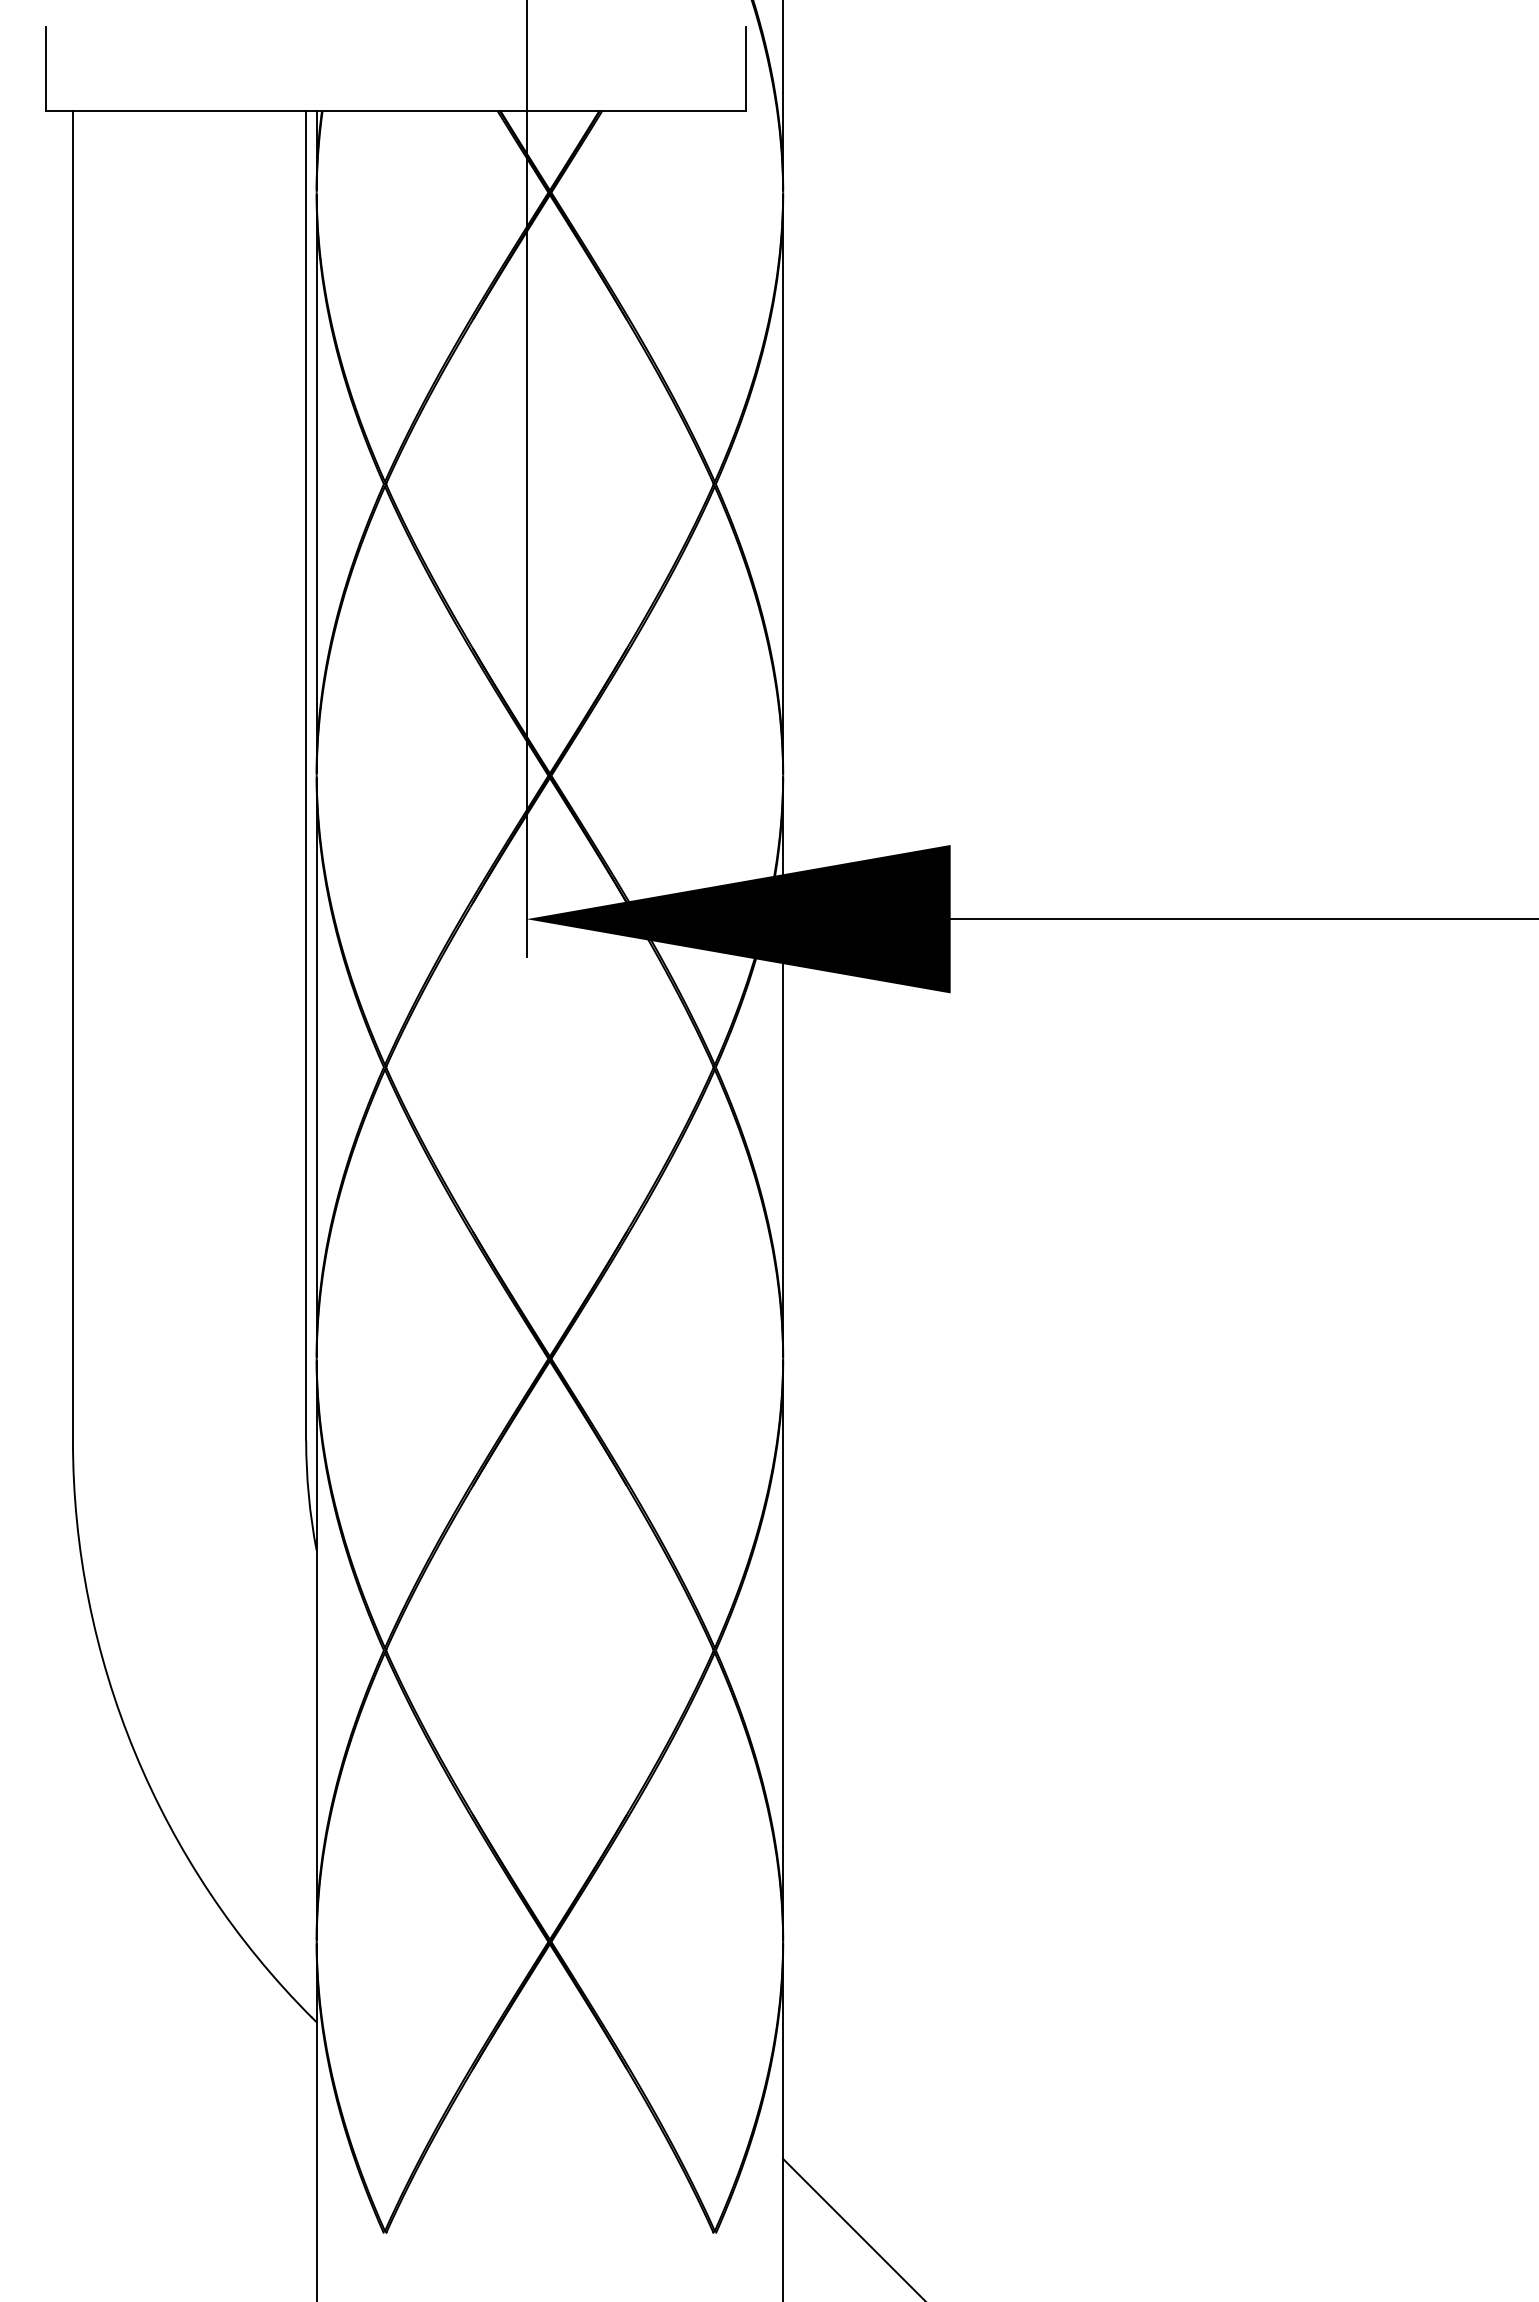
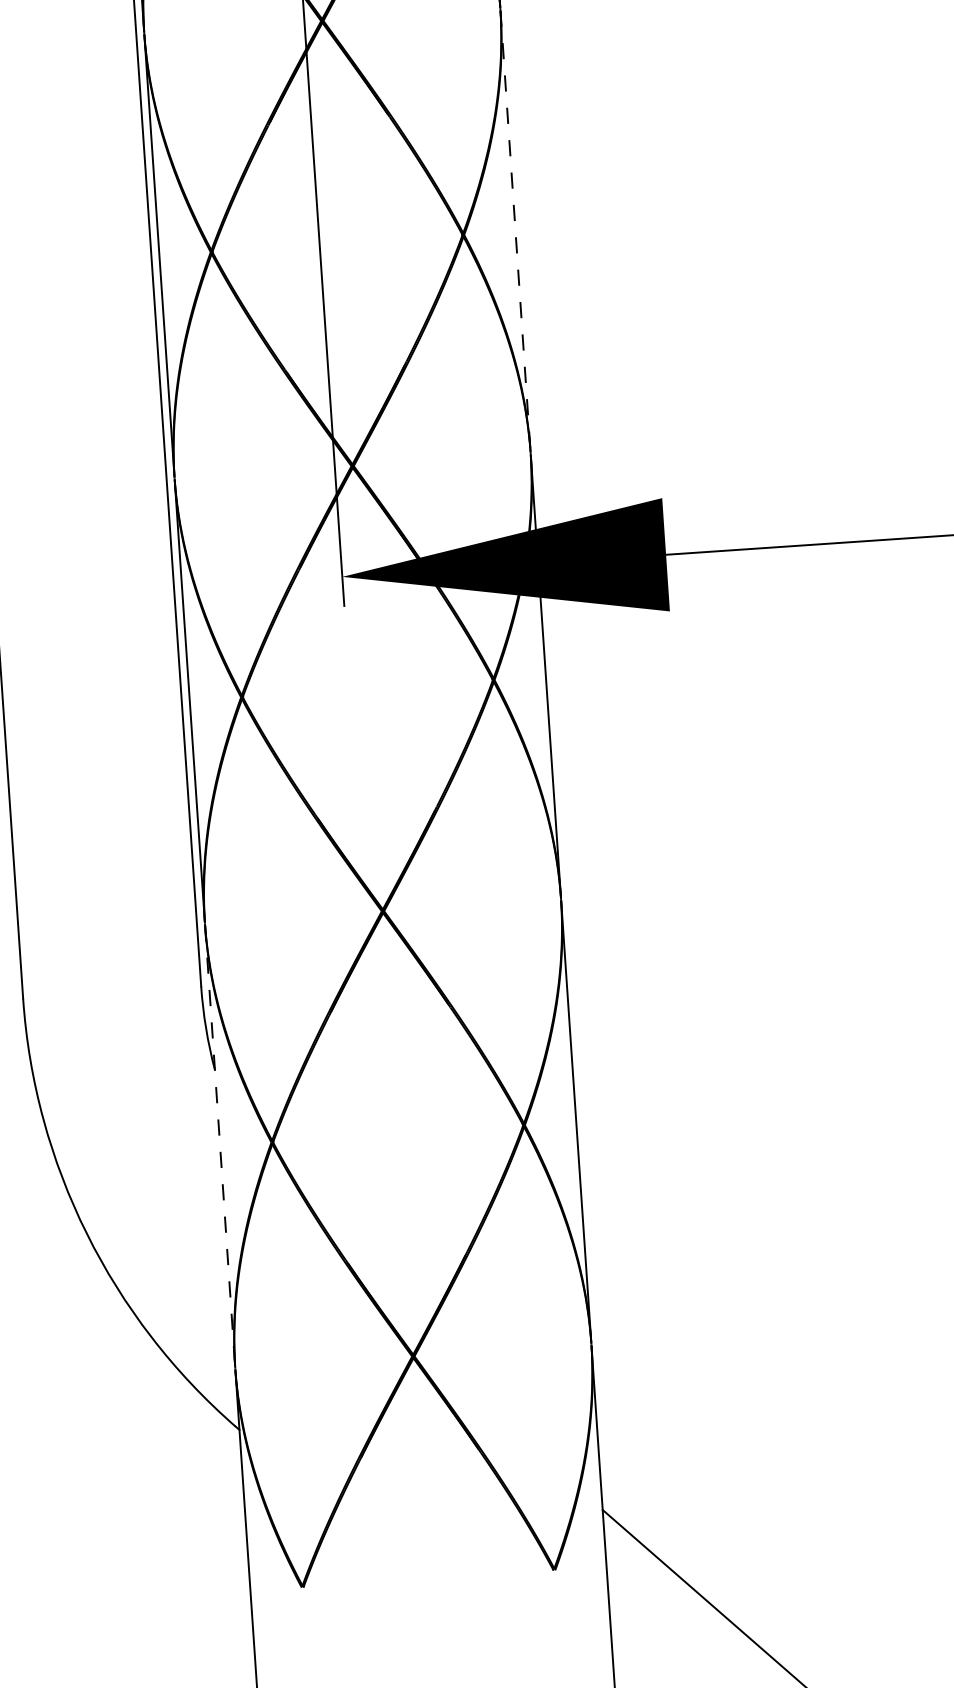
line: (783, 484) -> (515, 231), solid -> dashed
line: (316, 1650) -> (219, 1146), solid -> dashed

